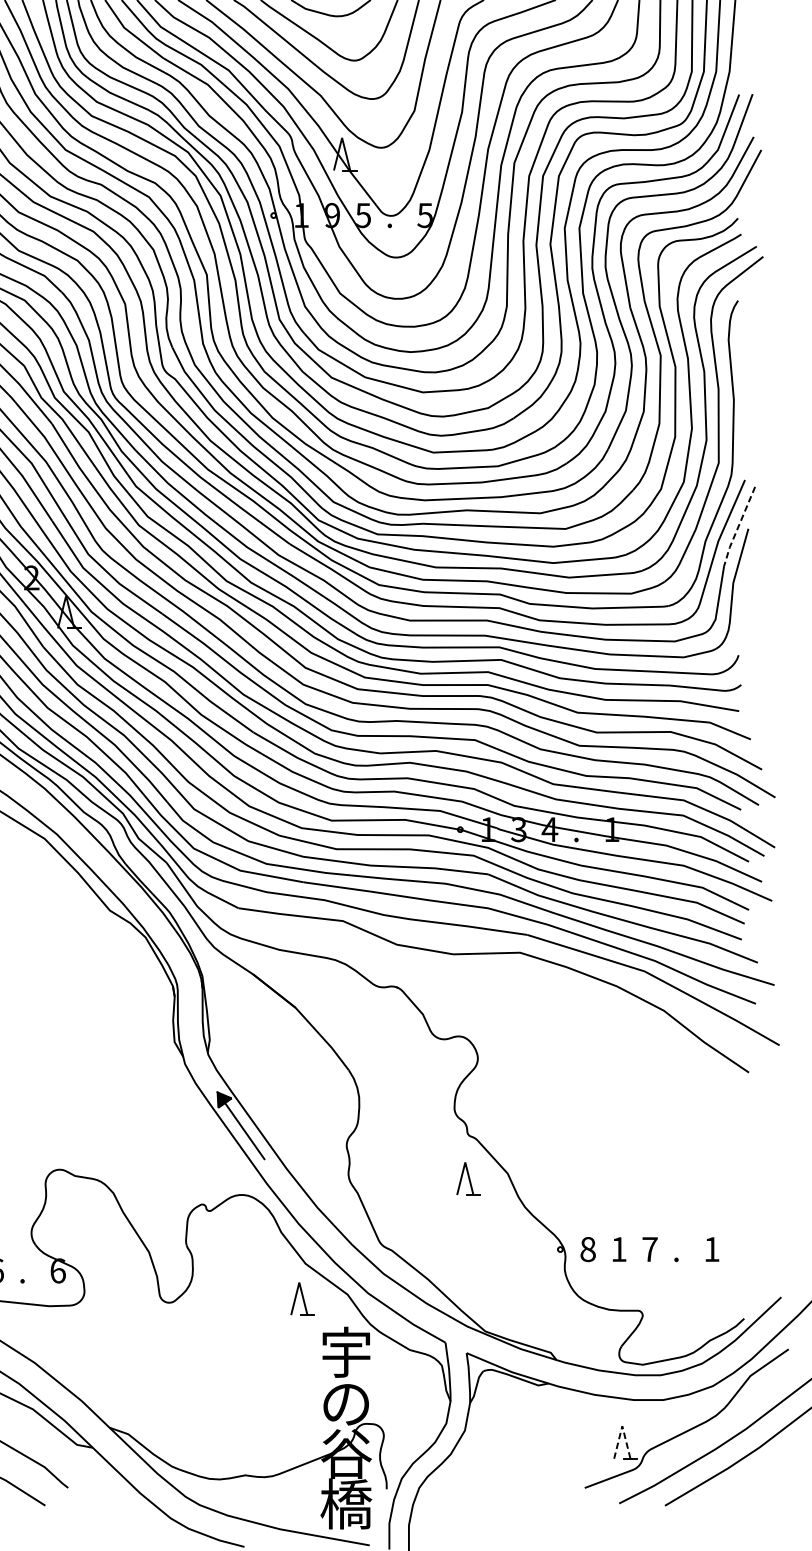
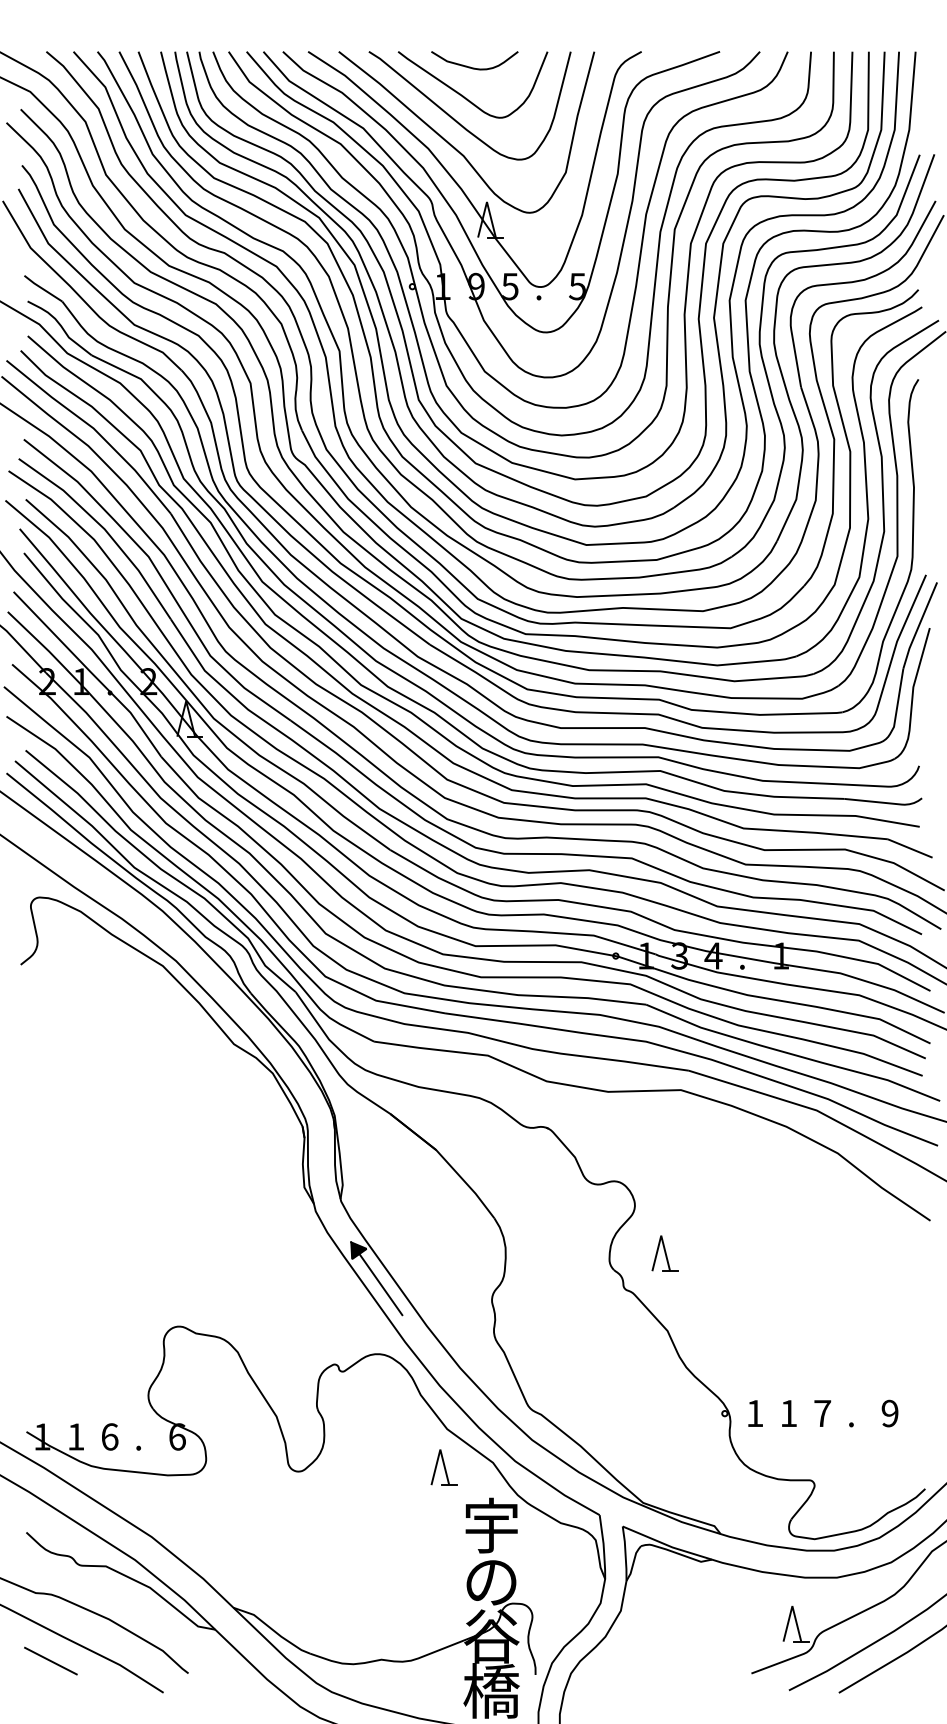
line: (738, 527) -> (918, 626), dashed -> solid
part: (468, 1178) -> (664, 1253), moved
text: (587, 1249) -> (754, 1413), 8 -> 1
text: (711, 1249) -> (889, 1413), 1 -> 9
line: (622, 1426) -> (792, 1606), dashed -> solid

